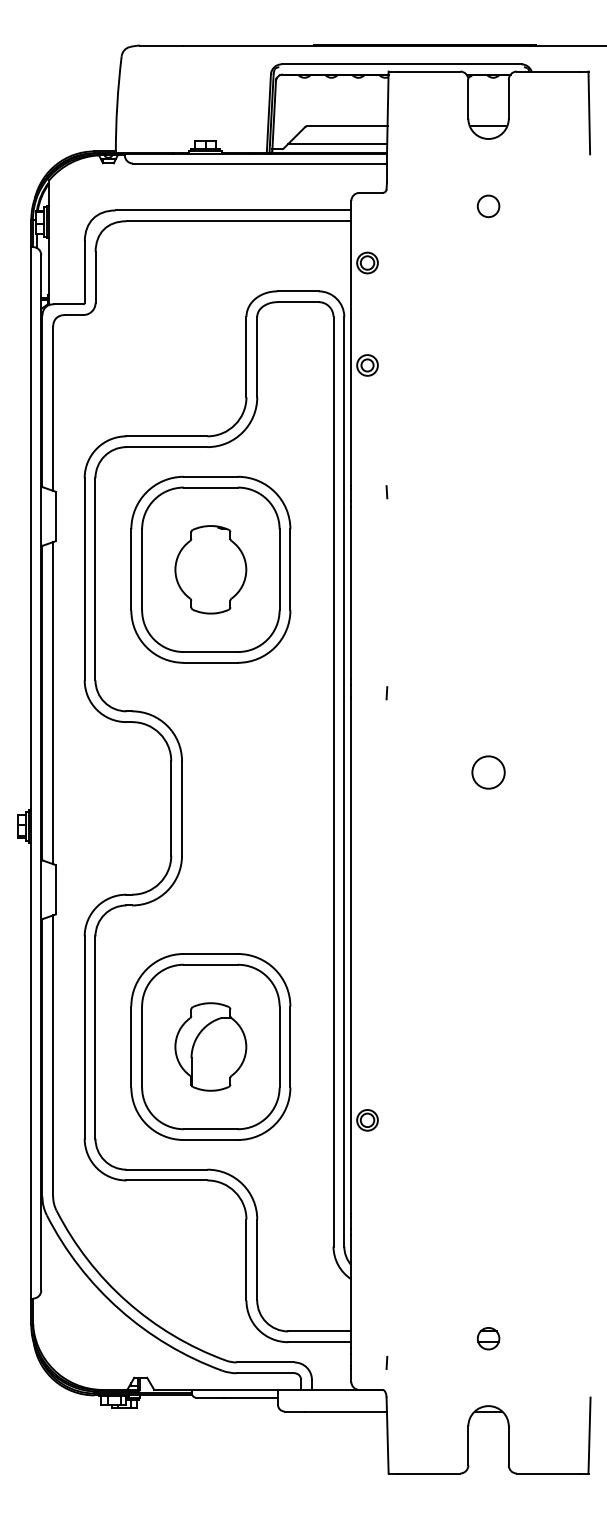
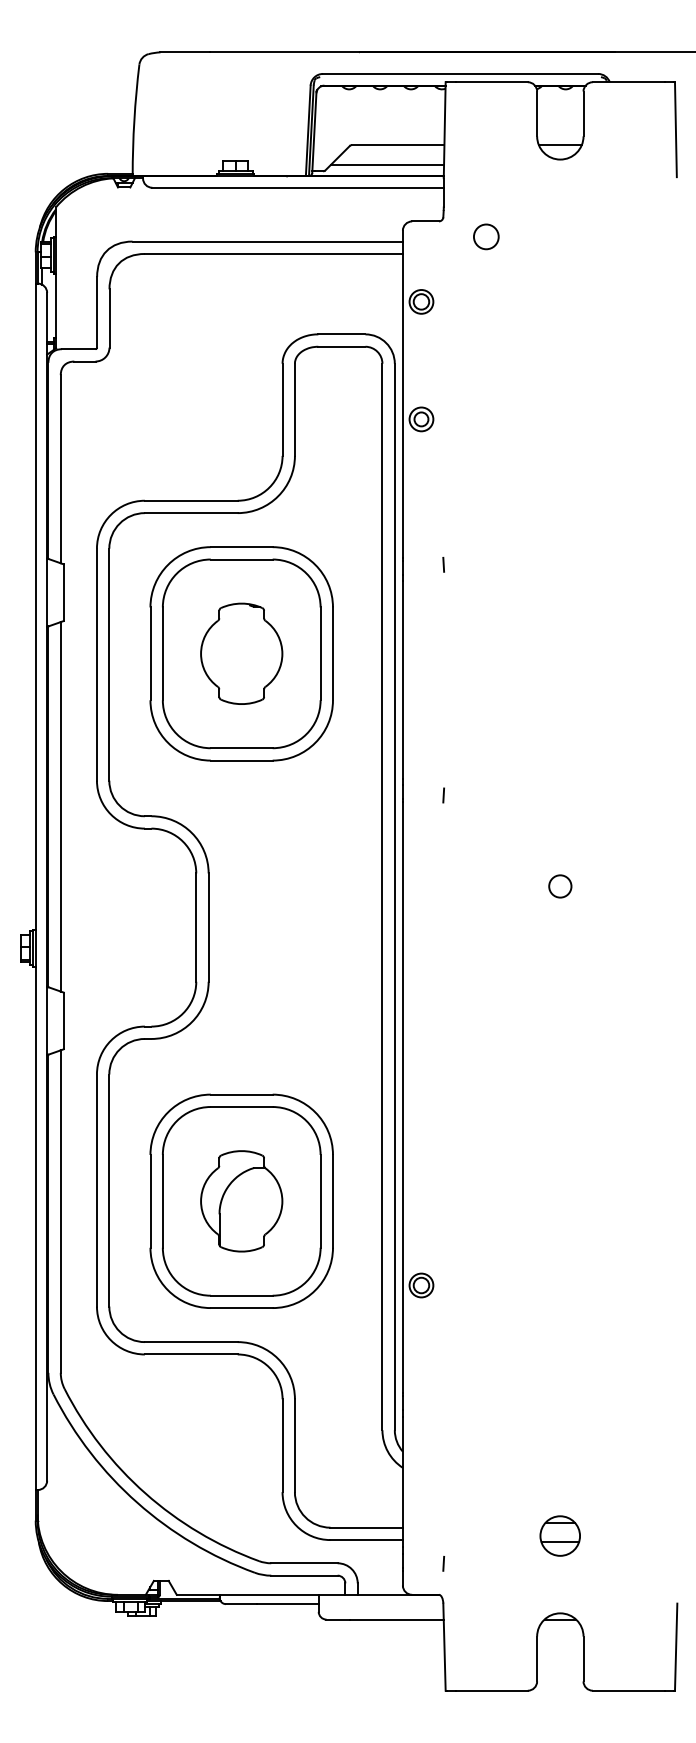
circle: (488, 206) -> (486, 236), moved
circle: (487, 772) -> (559, 886), size x0.6
part: (488, 1338) -> (560, 1535), size x1.6

